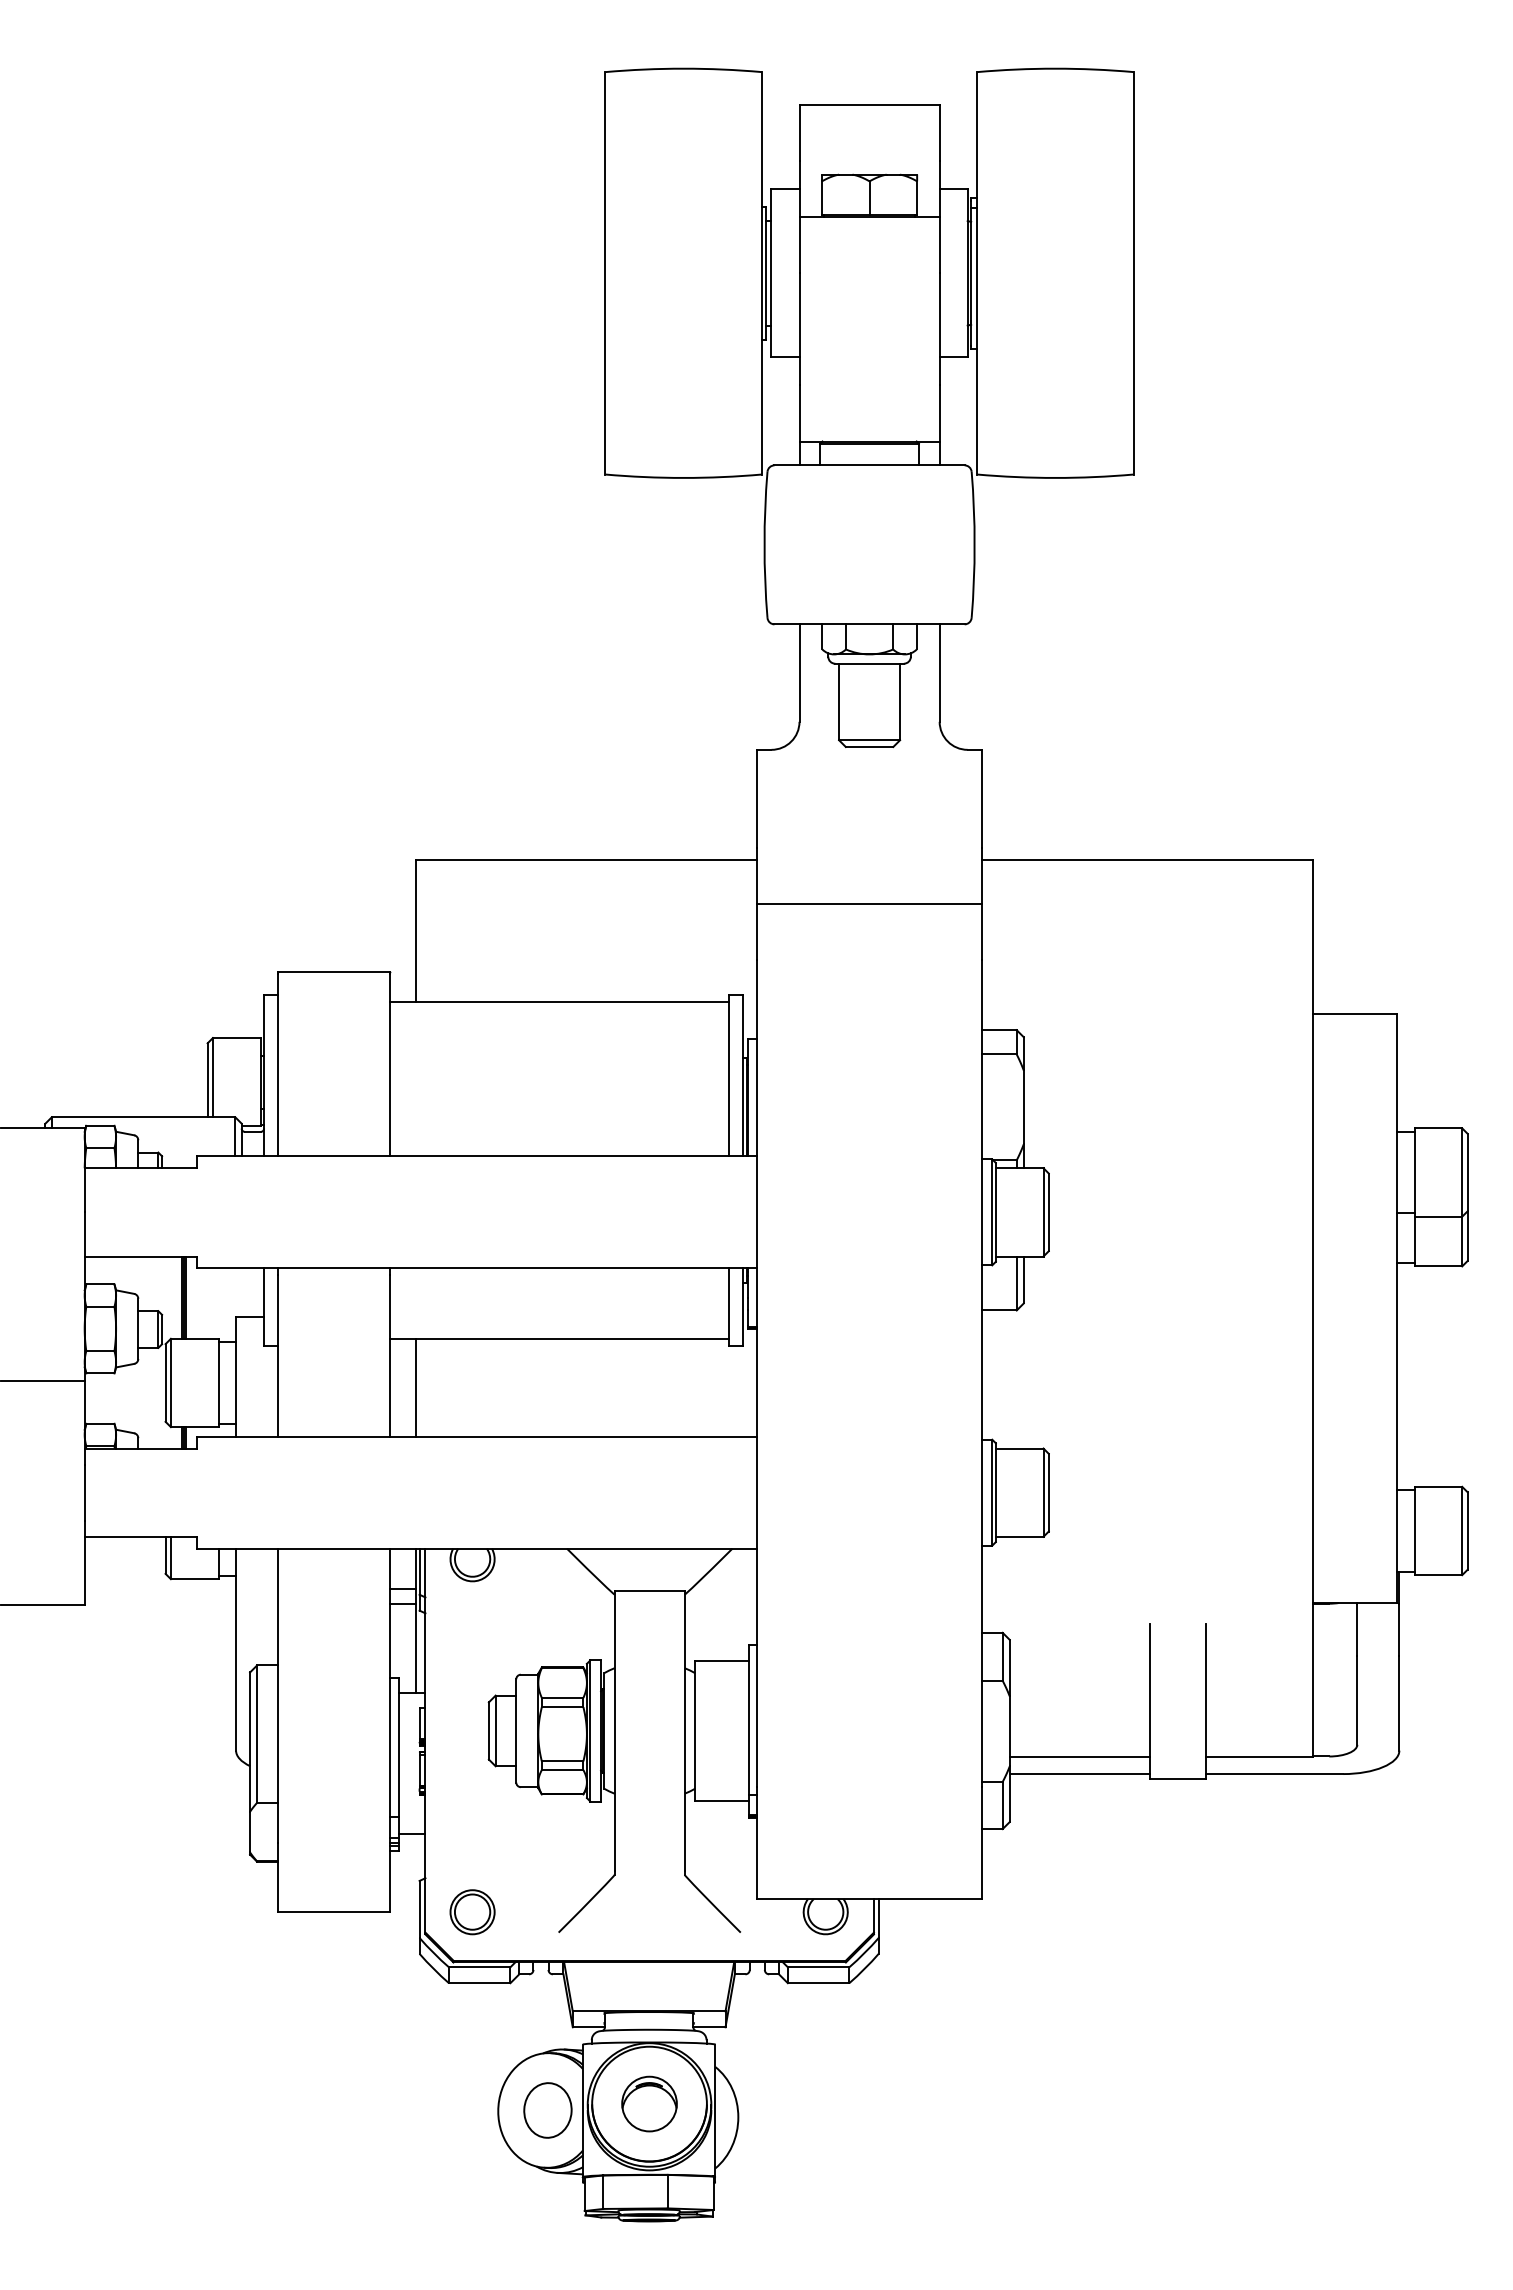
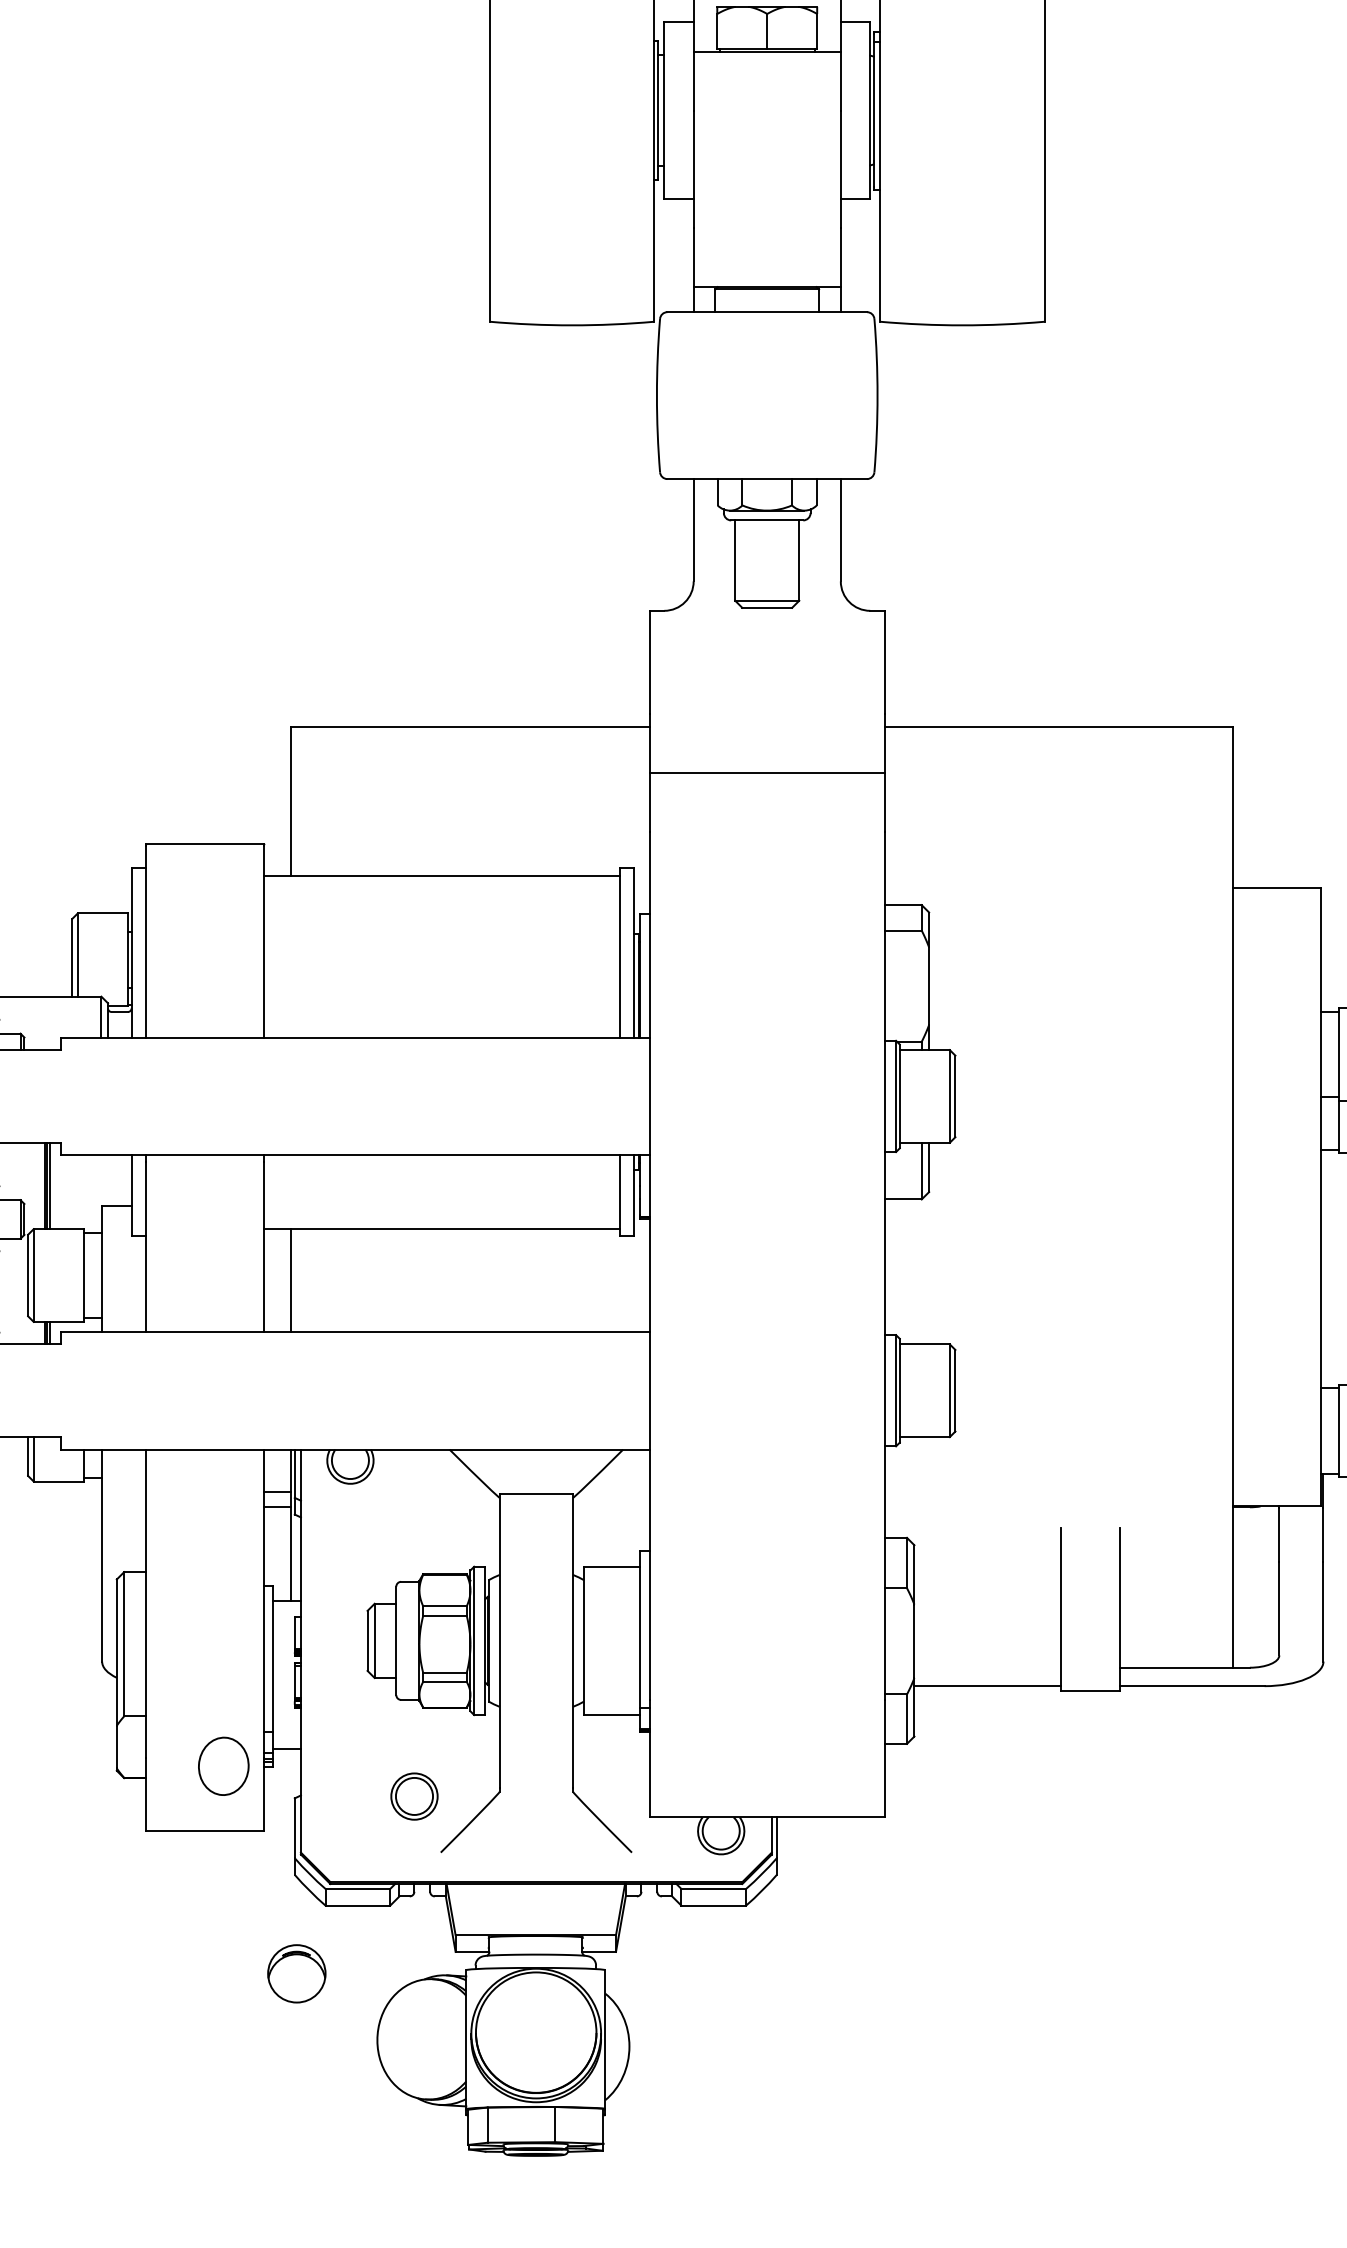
line: (1079, 1757) -> (987, 1668), removed
part: (472, 1912) -> (414, 1796), moved
part: (649, 2103) -> (296, 1973), moved
part: (547, 2110) -> (223, 1766), moved

